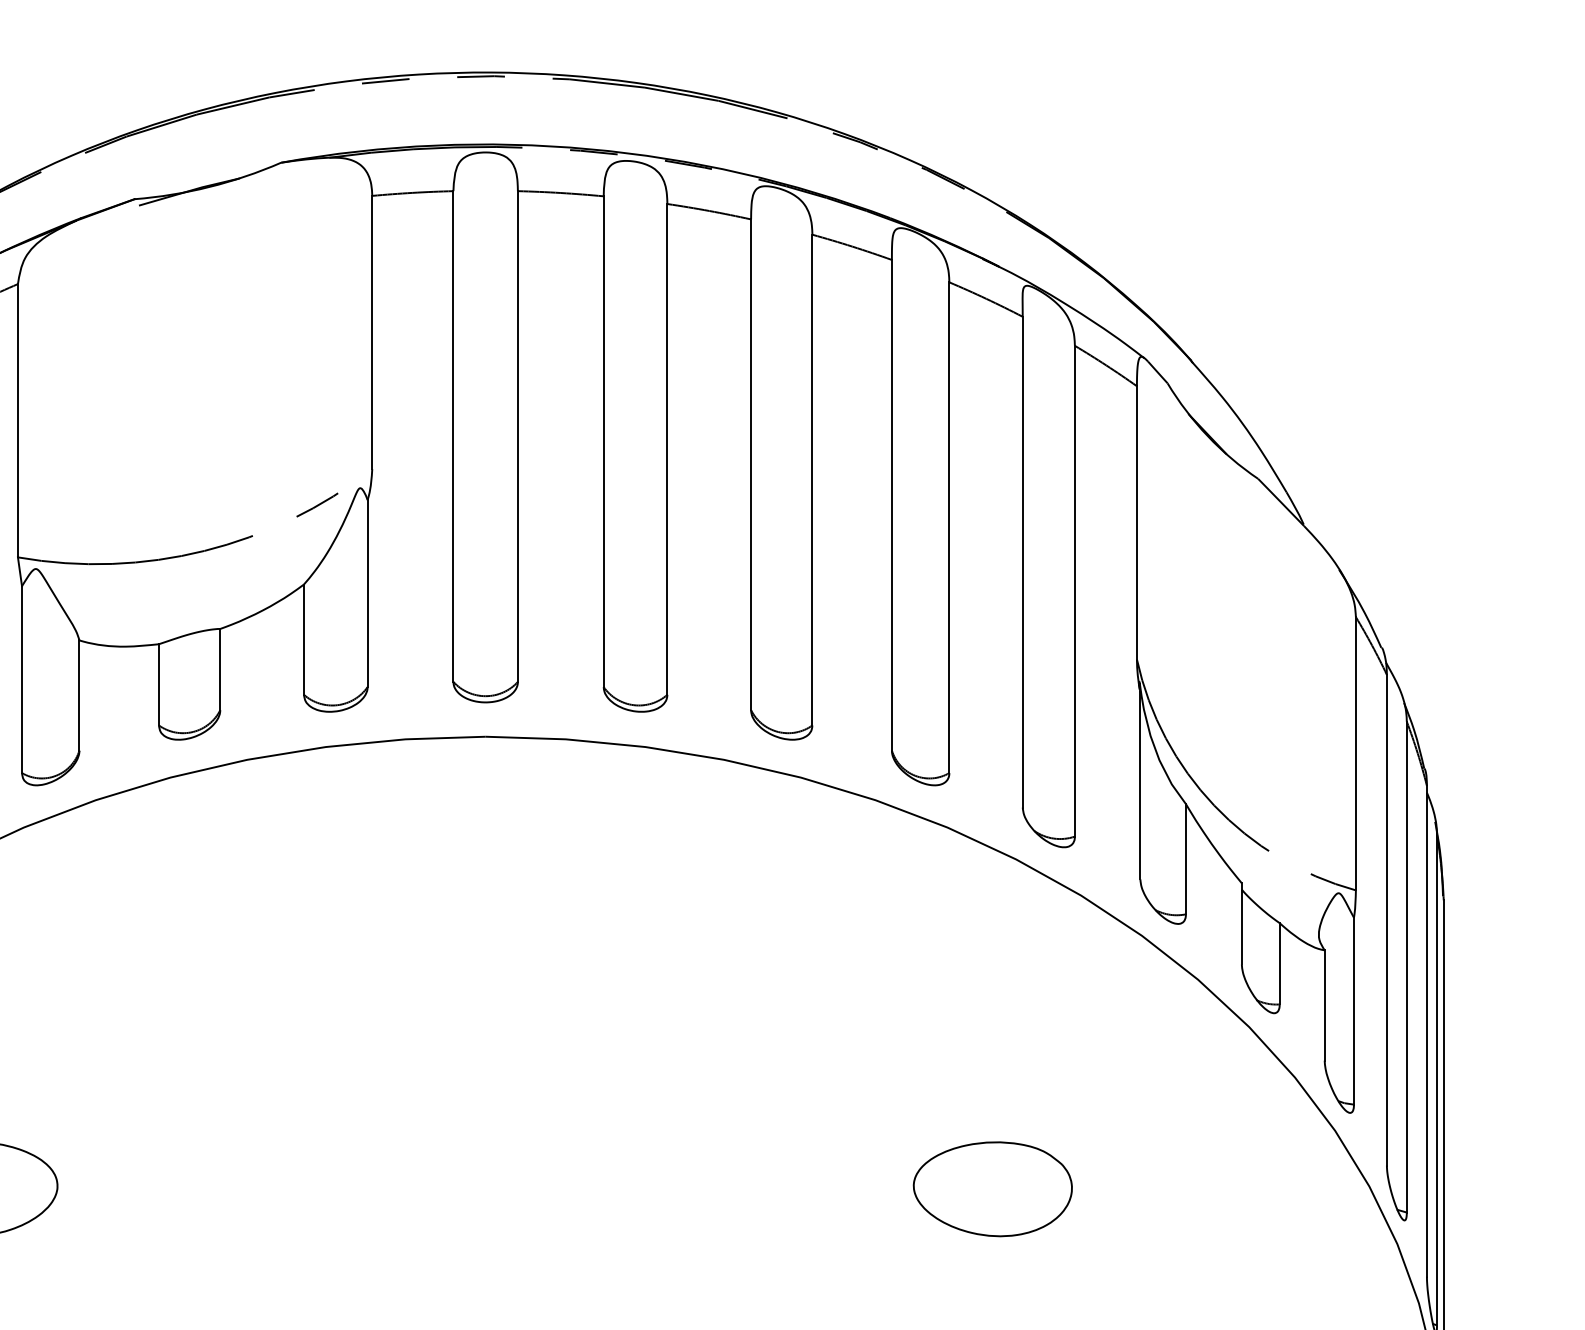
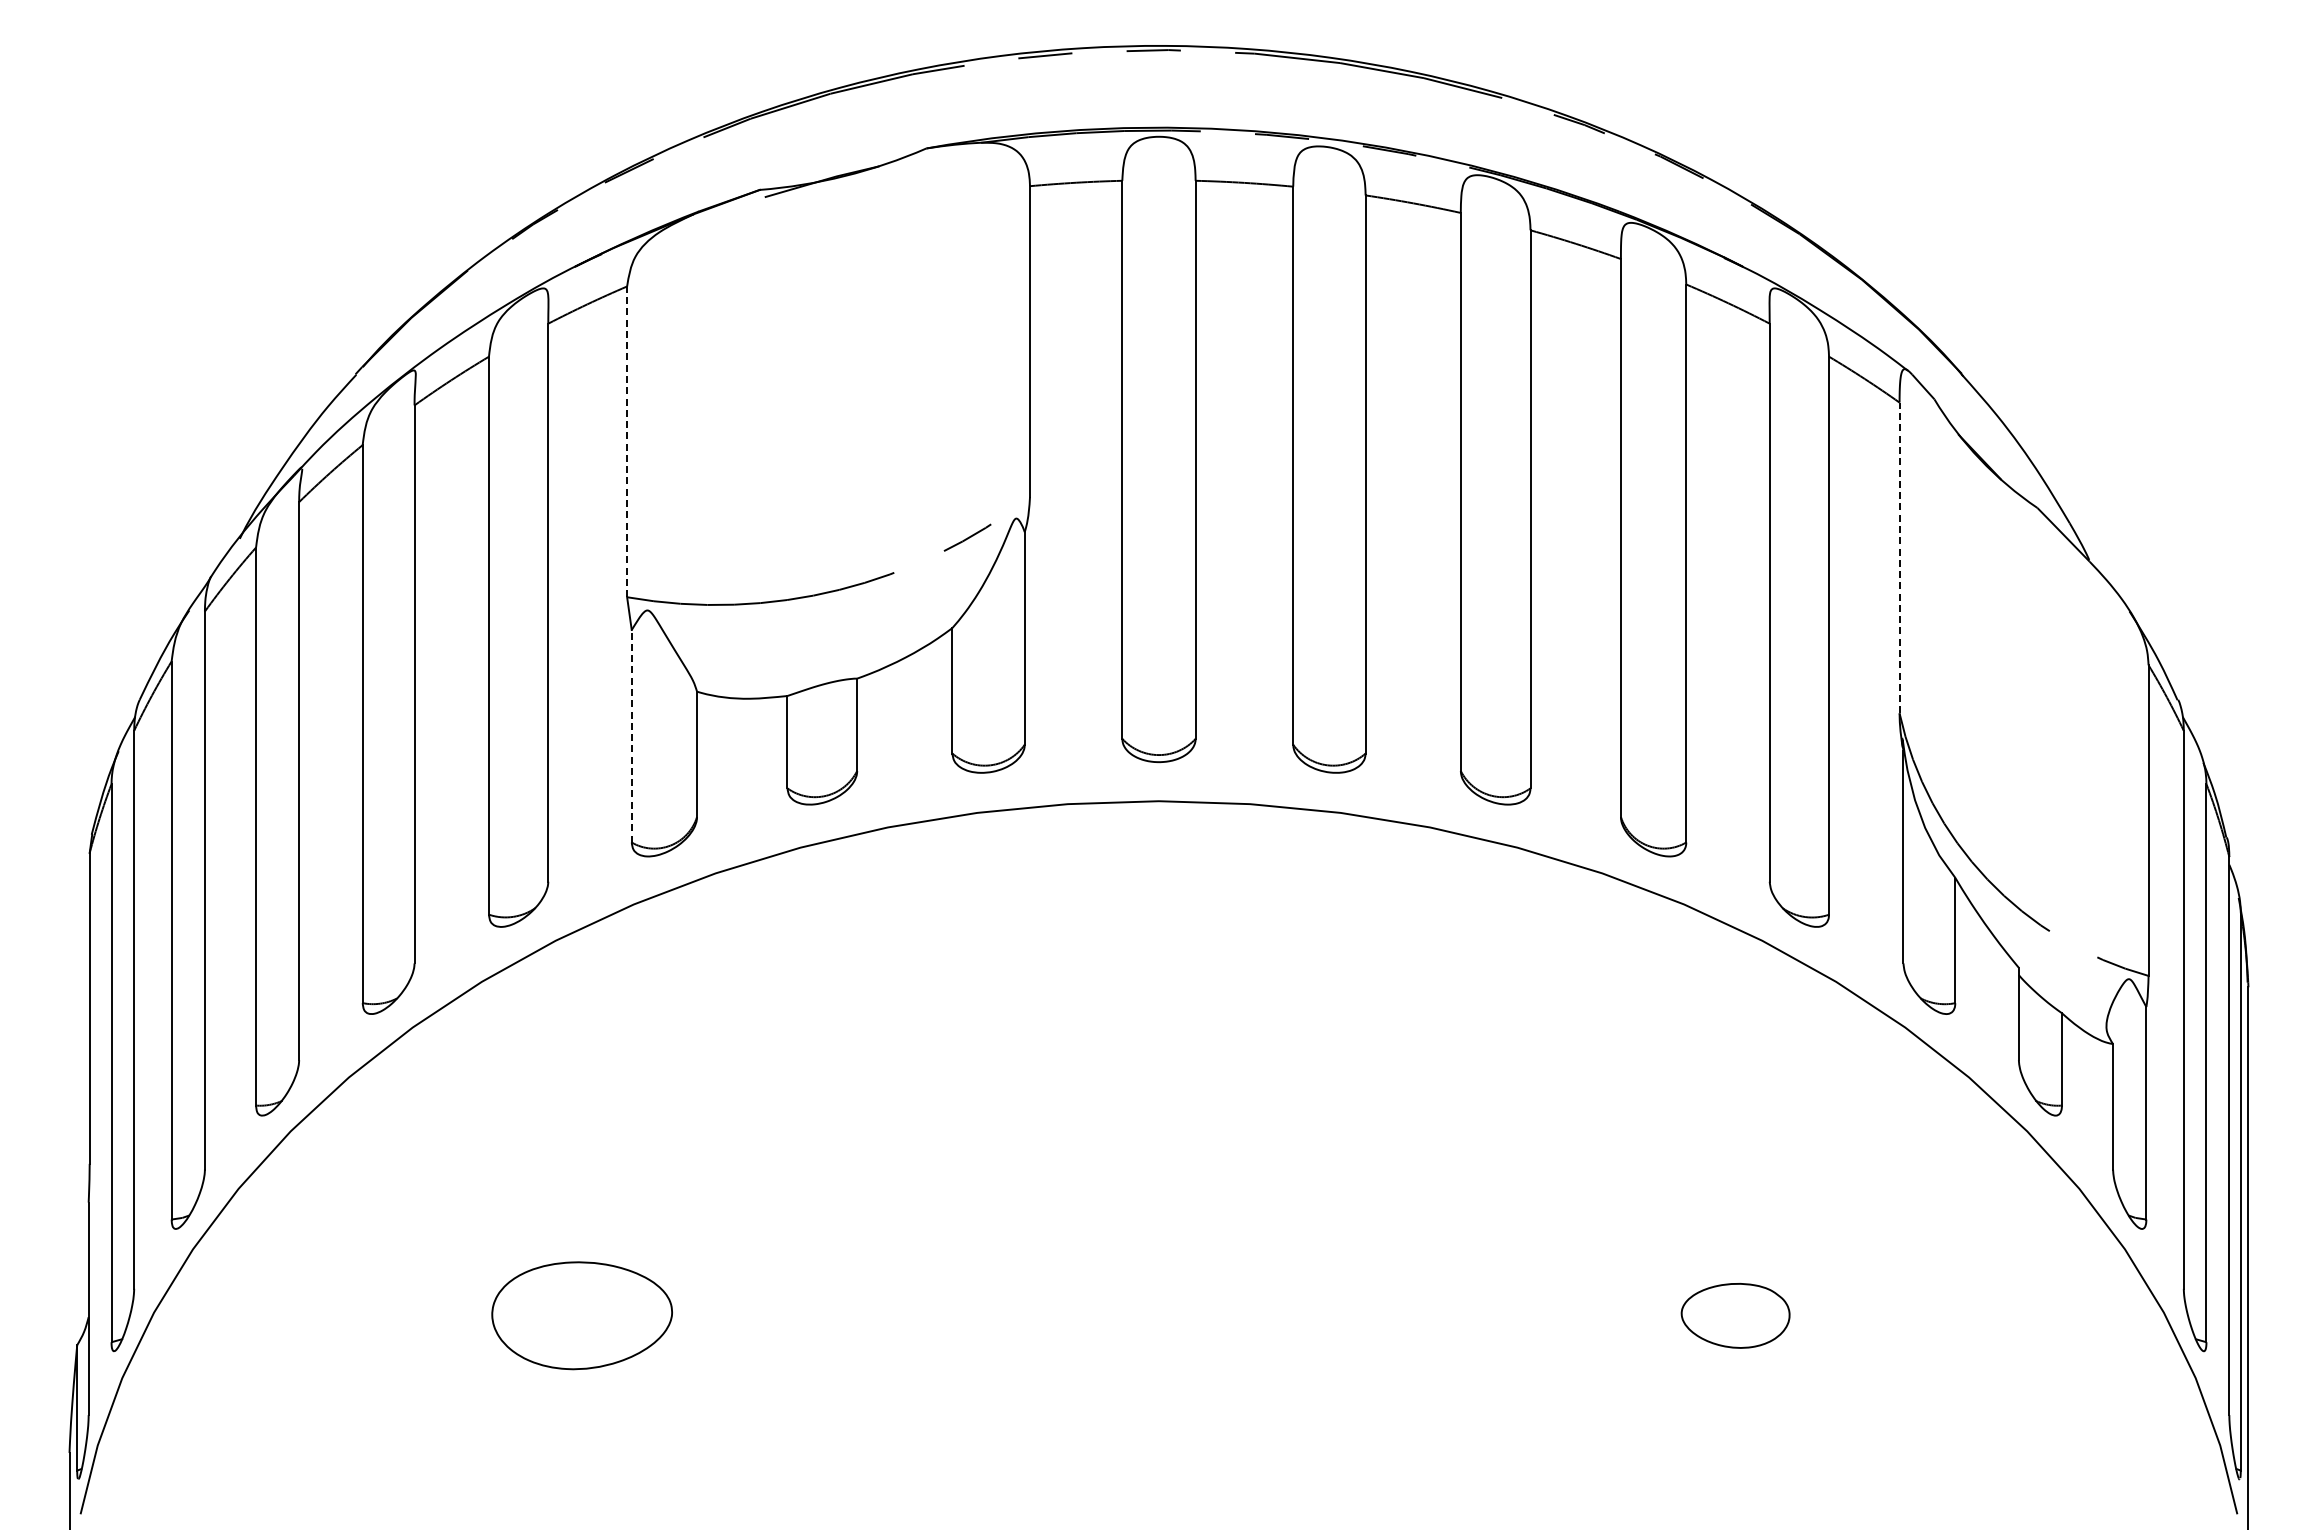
line: (18, 420) -> (627, 441), solid -> dashed
line: (1136, 522) -> (1899, 557), solid -> dashed
line: (21, 678) -> (631, 735), solid -> dashed
part: (992, 1189) -> (1735, 1315), size x0.6

